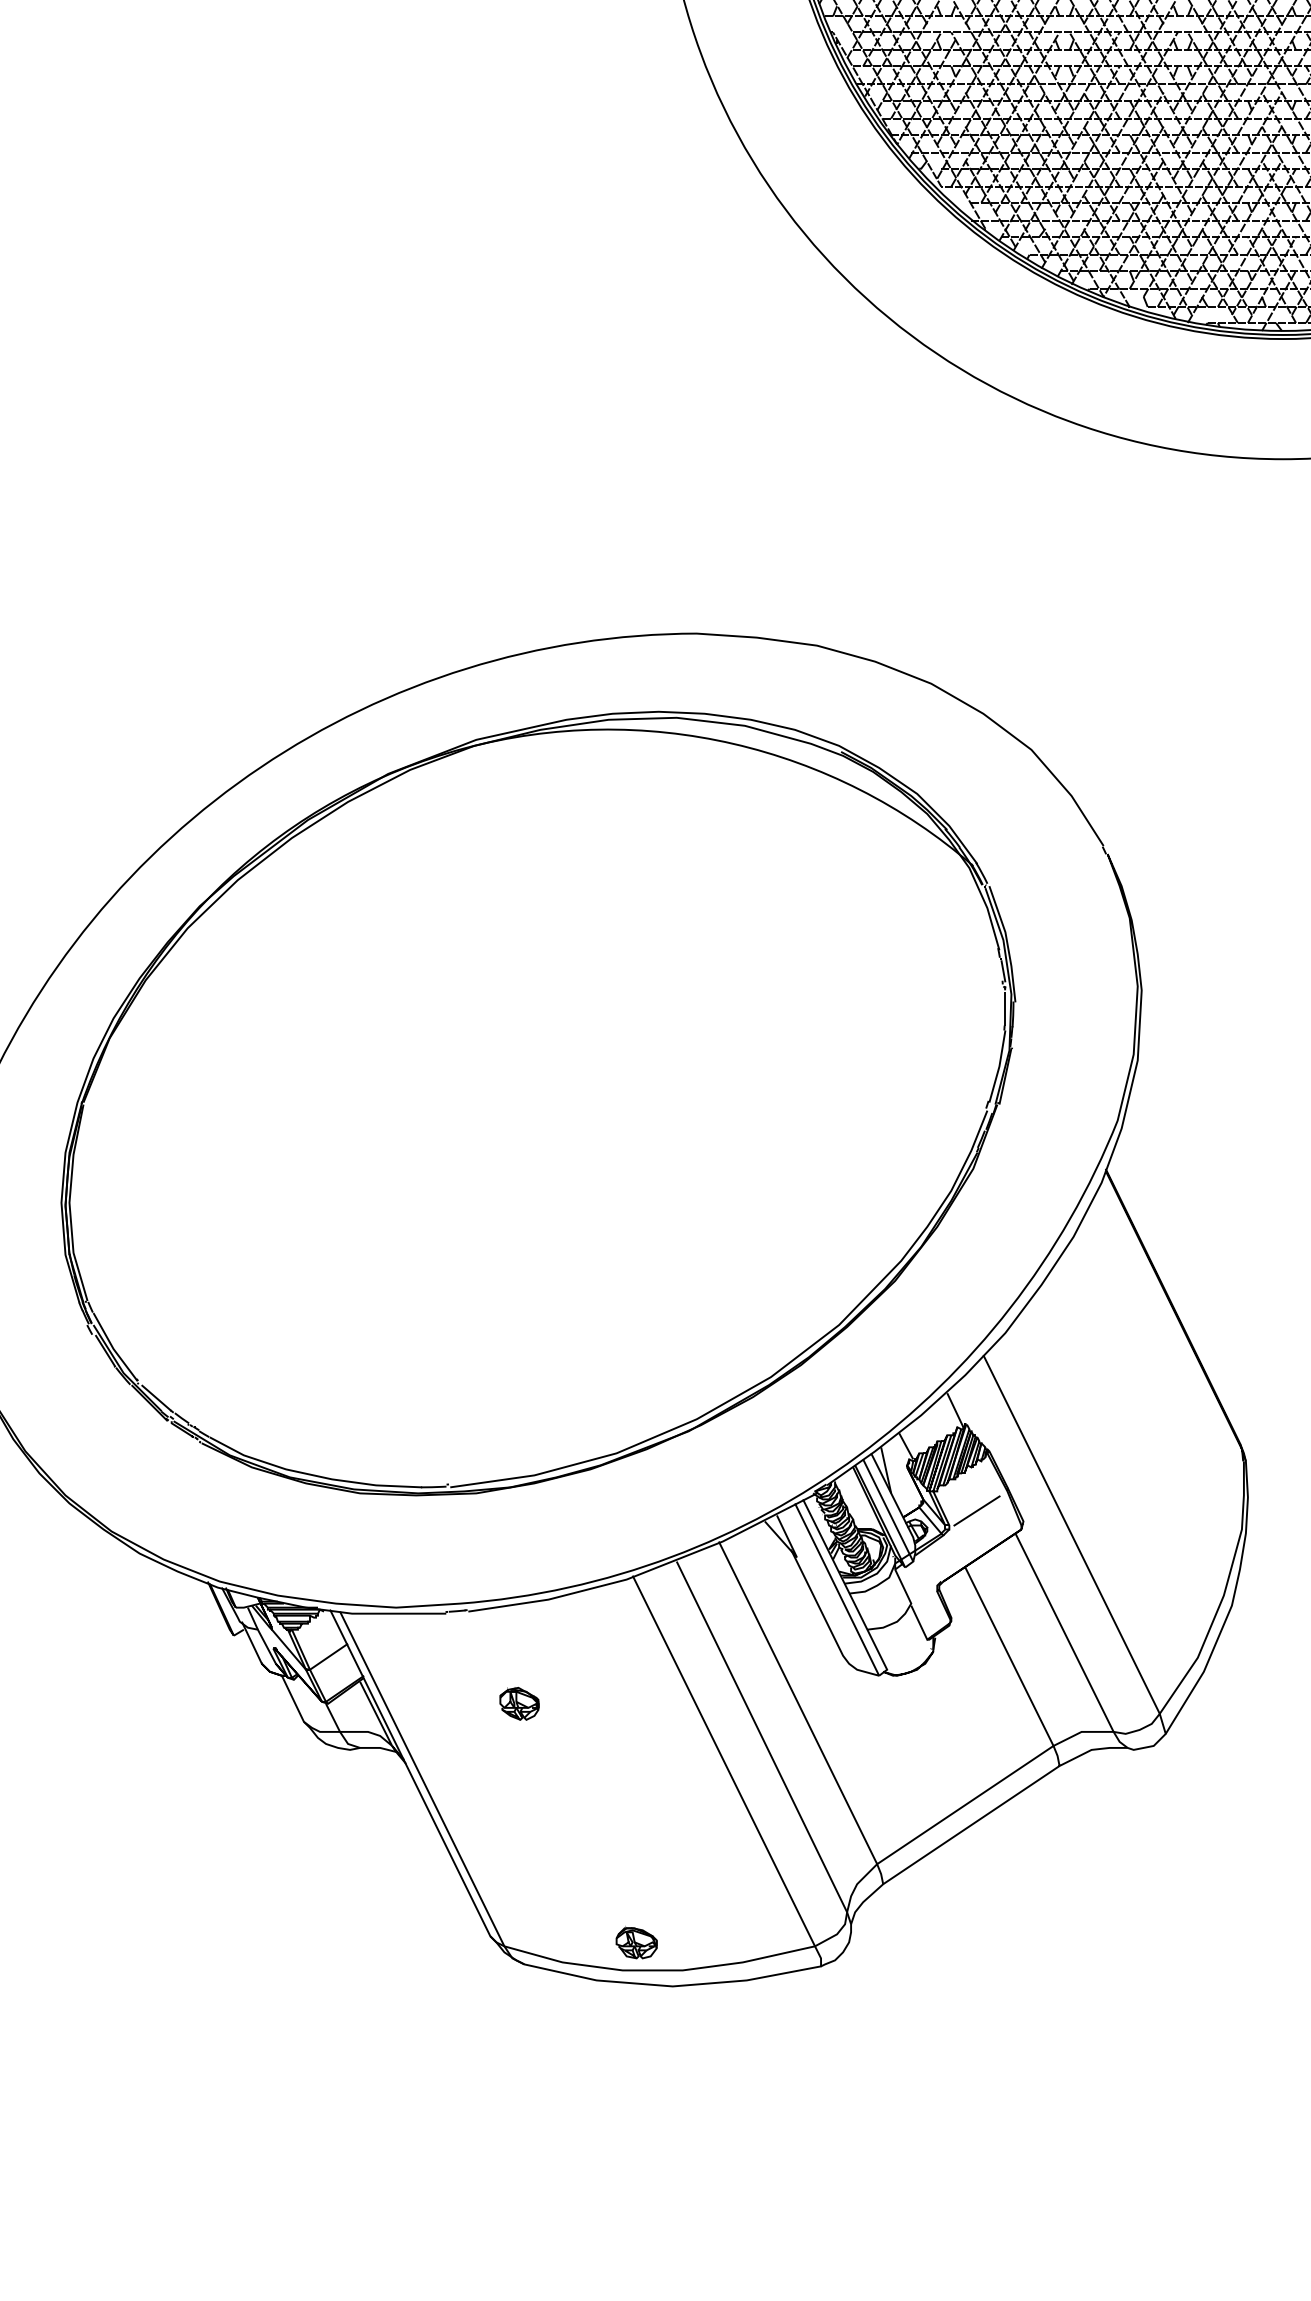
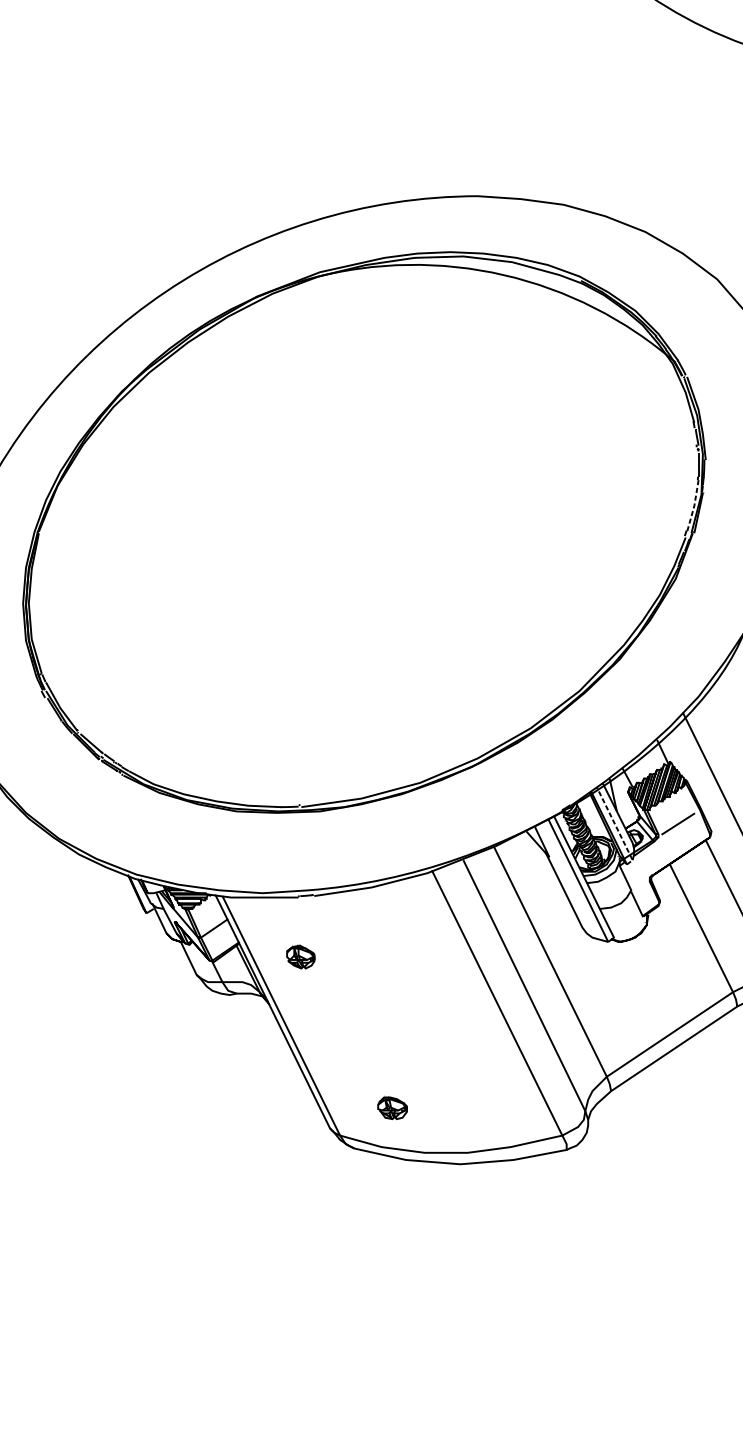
line: (999, 1066) -> (694, 505), solid -> dashed
line: (890, 1514) -> (616, 826), solid -> dashed
part: (519, 1703) -> (300, 956), moved
part: (636, 1942) -> (392, 1107), moved

